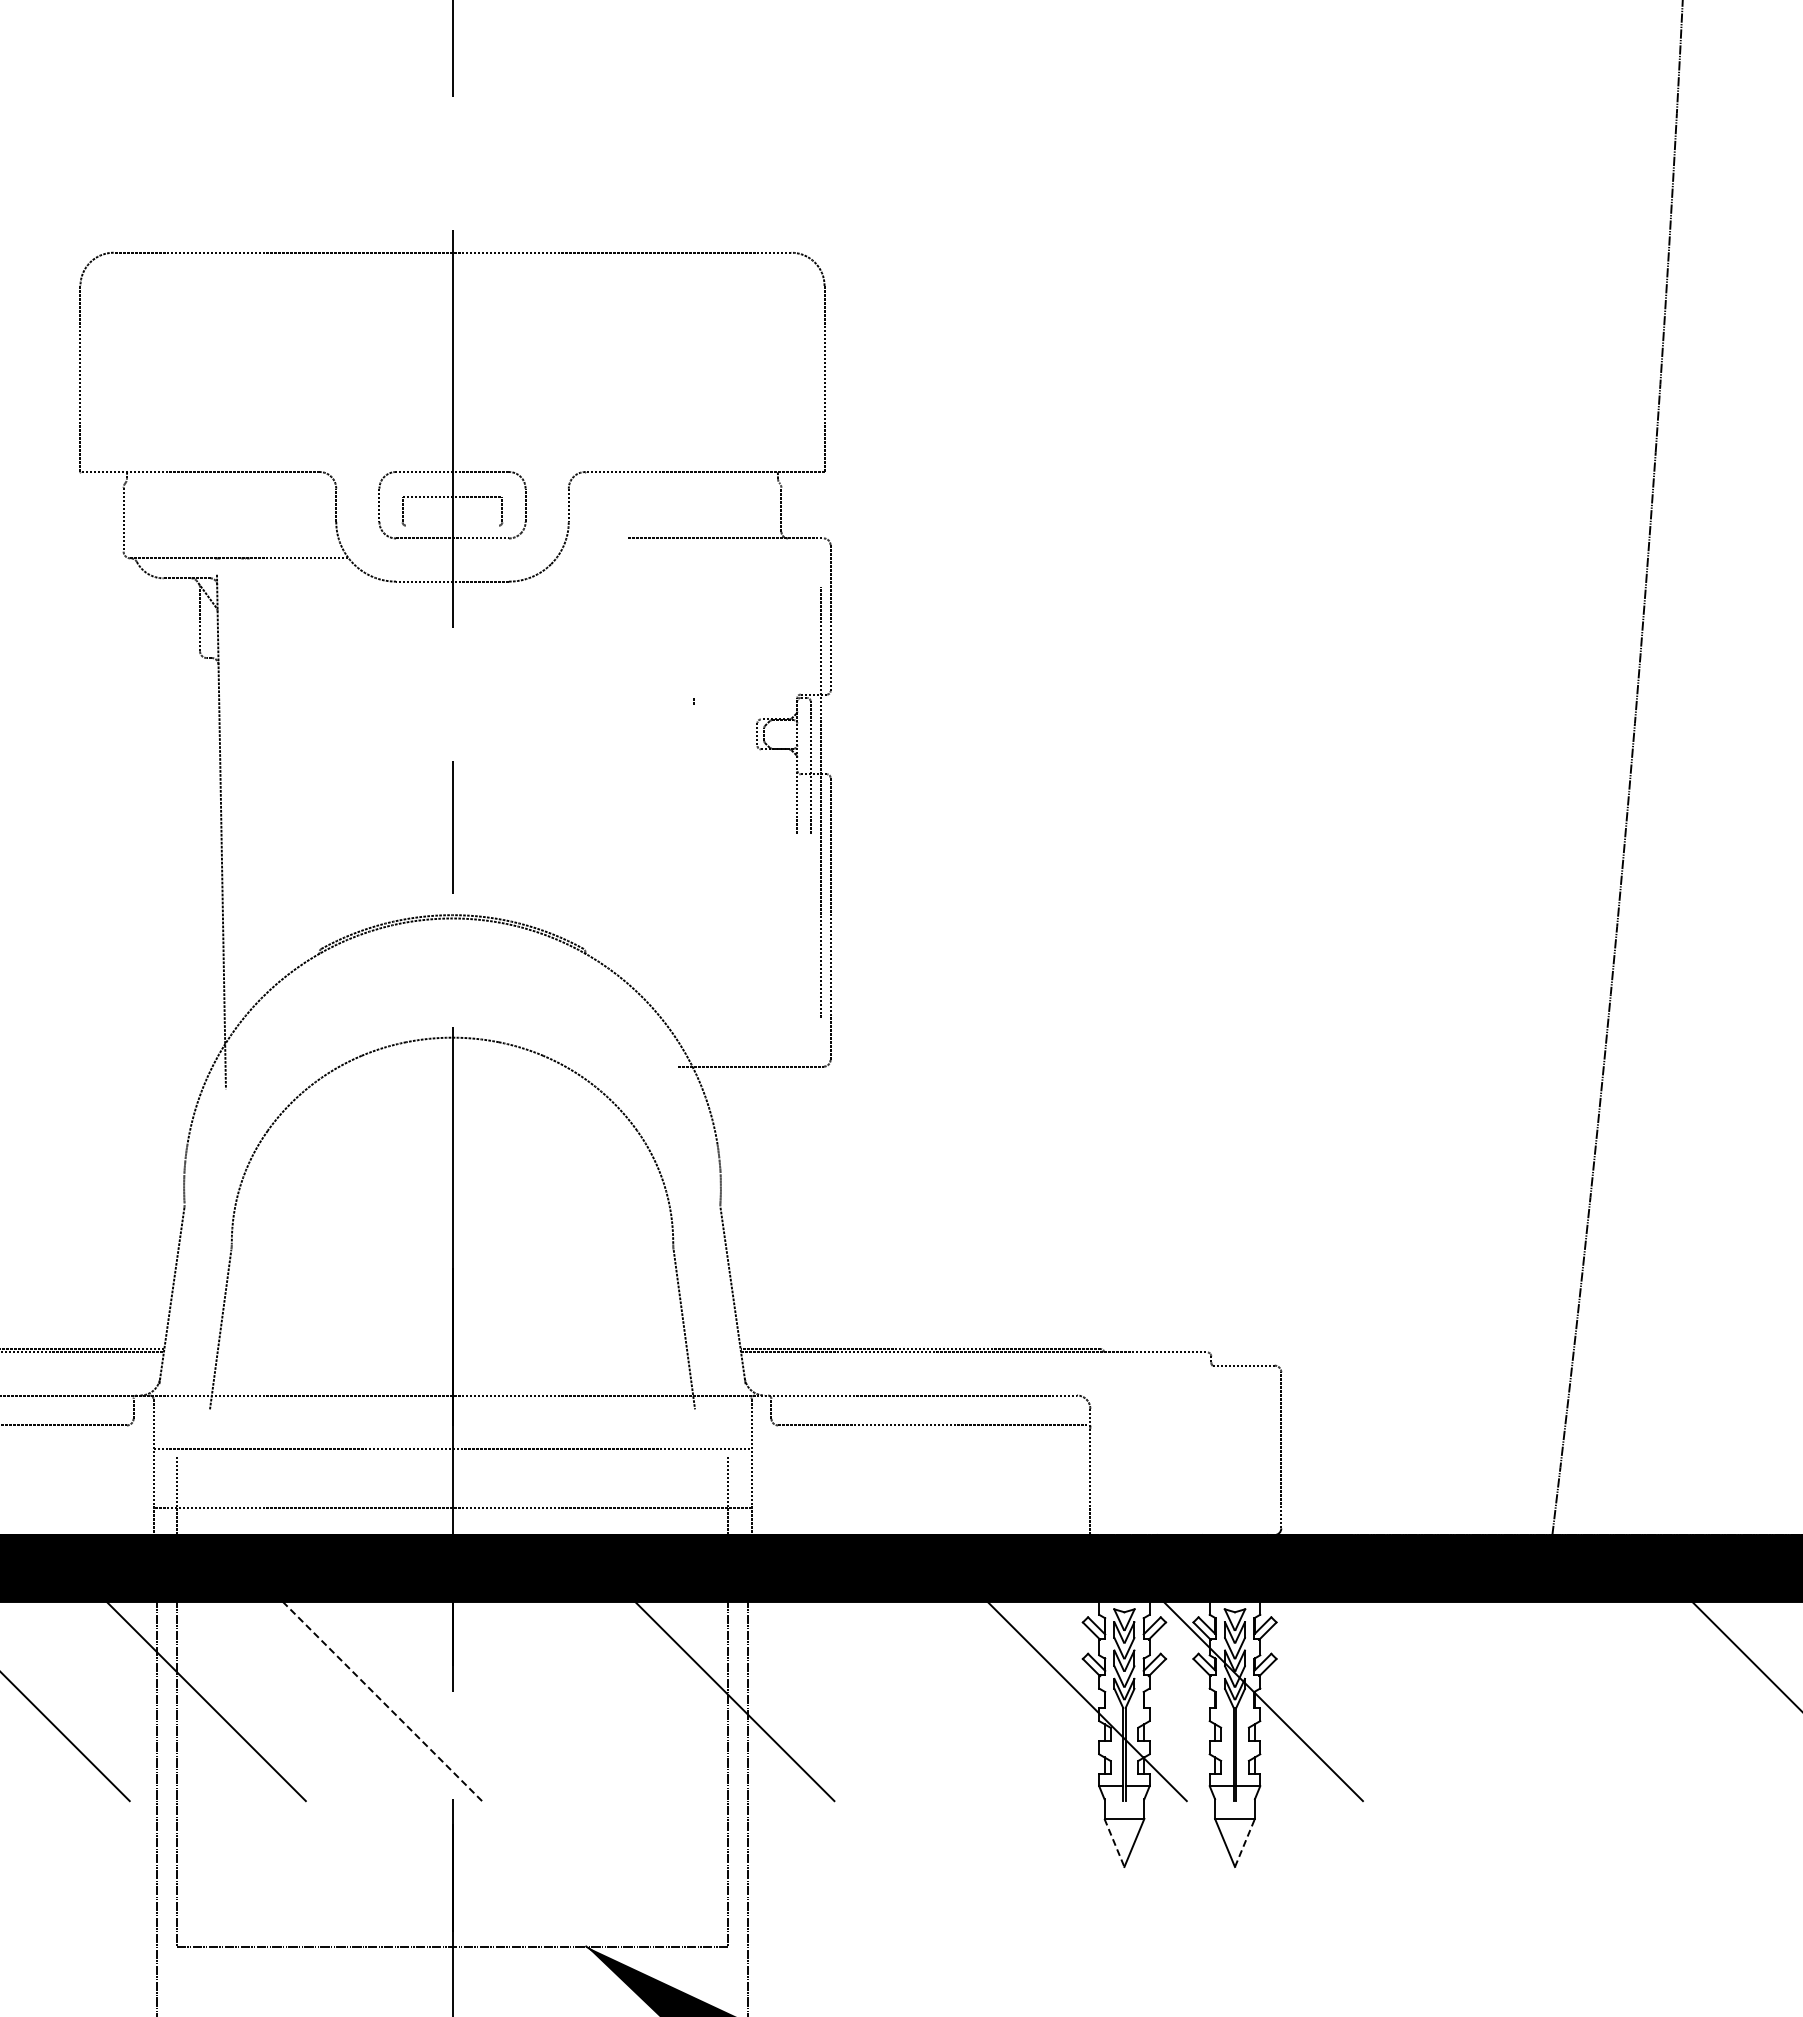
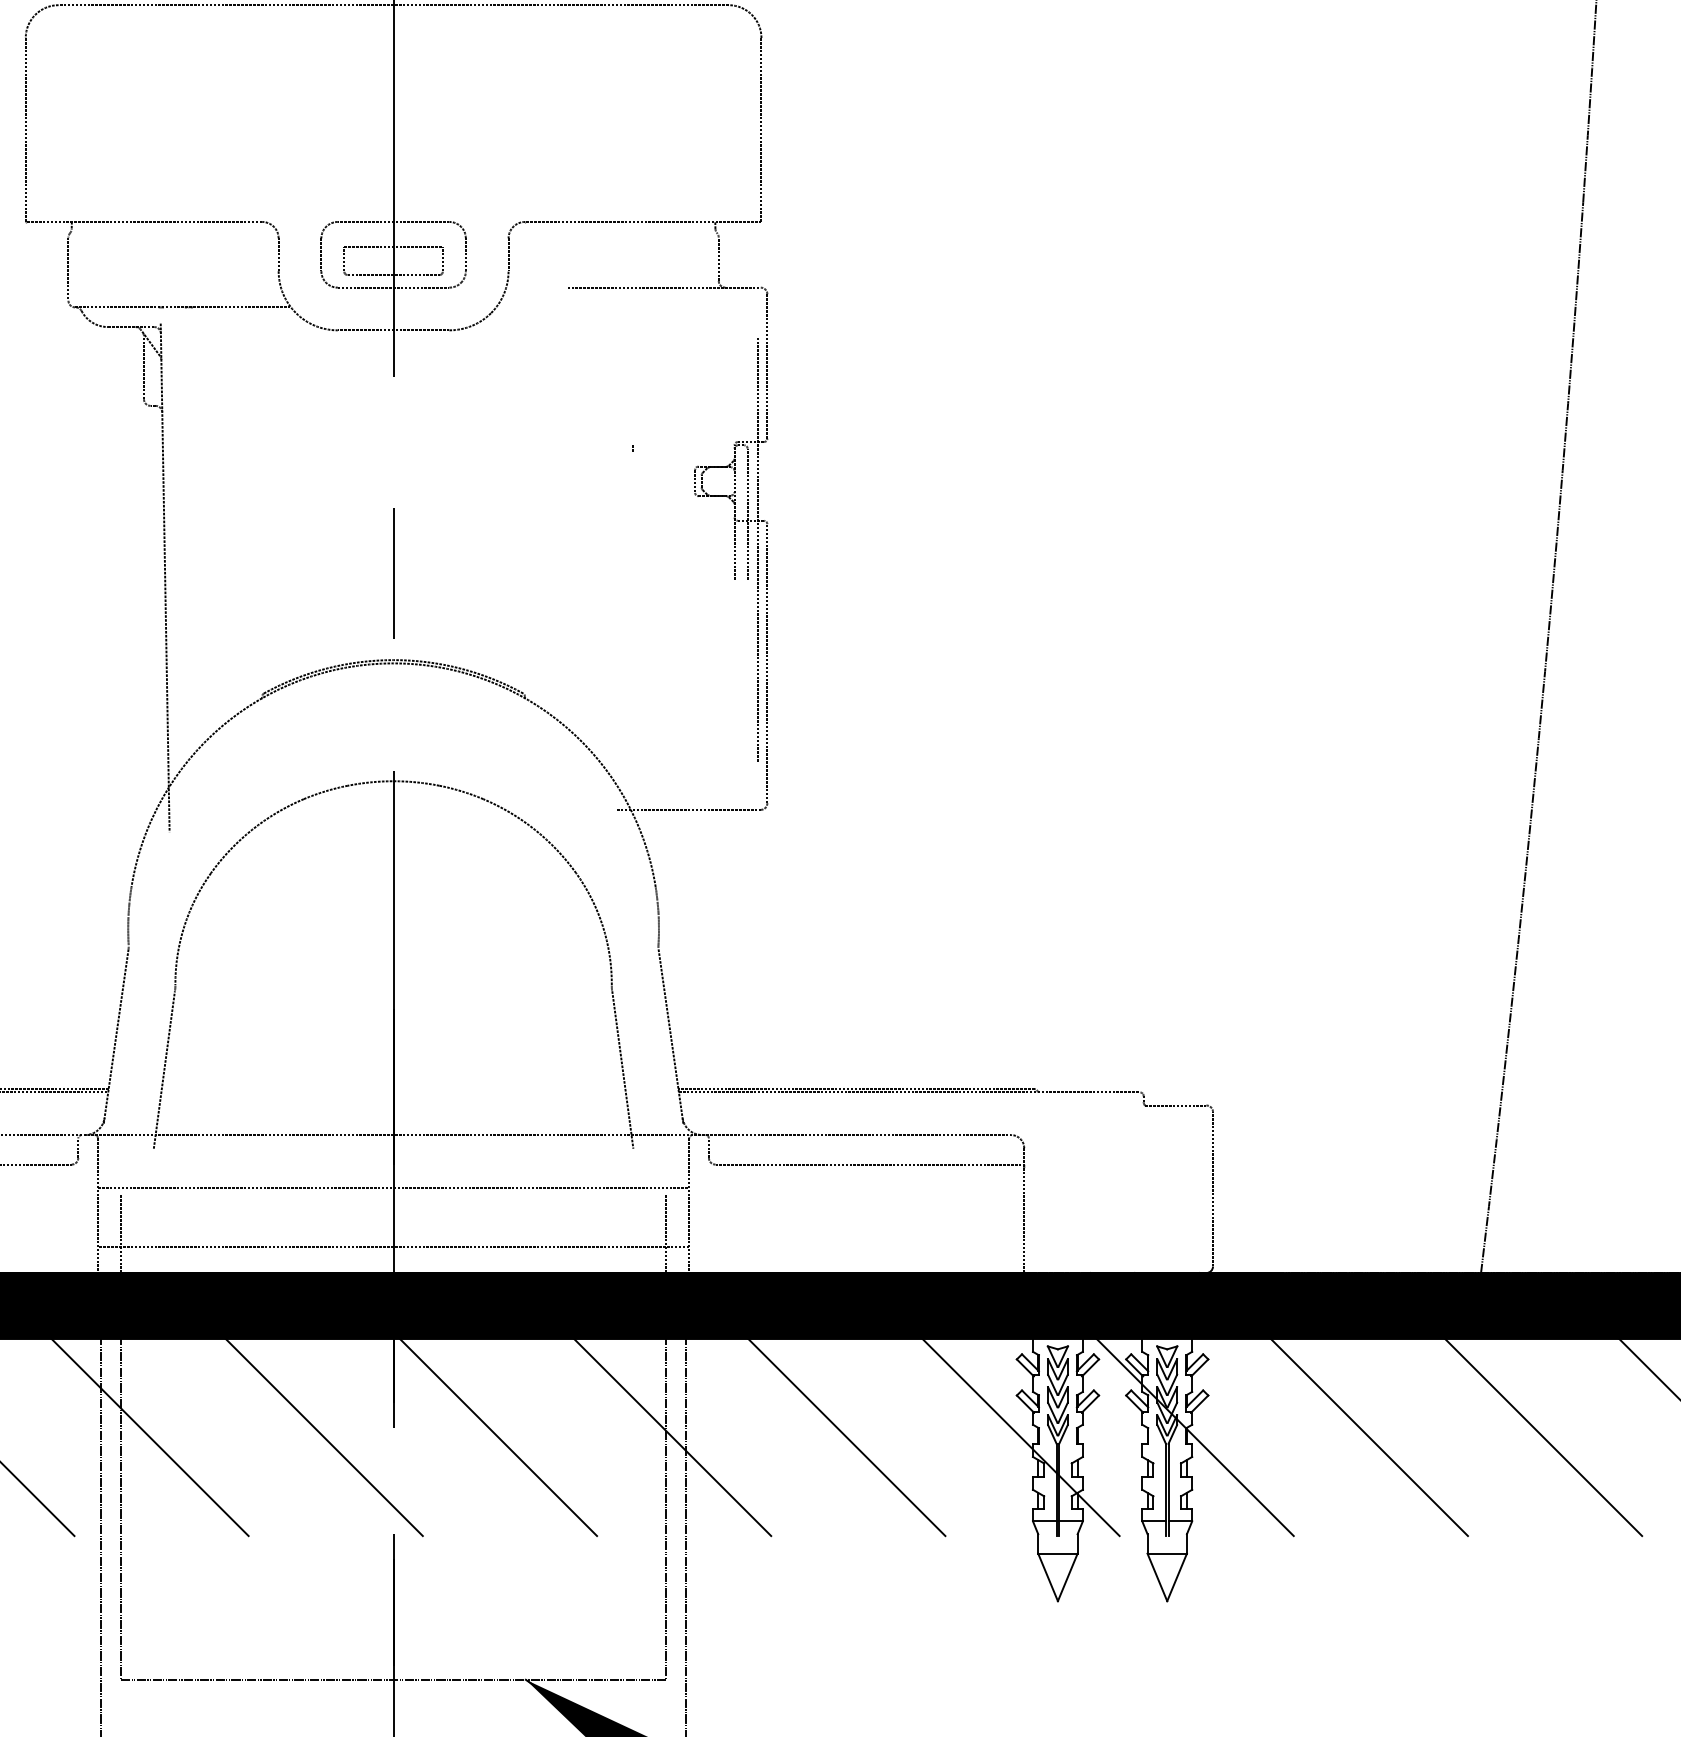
line: (452, 525) -> (393, 274), added
line: (381, 1700) -> (323, 1436), dashed -> solid
line: (558, 1701) -> (498, 1437), added
line: (910, 1701) -> (846, 1437), added
line: (1439, 1701) -> (1369, 1437), added
line: (1615, 1701) -> (1543, 1437), added
line: (1245, 1842) -> (1177, 1576), dashed -> solid
line: (1114, 1843) -> (1048, 1577), dashed -> solid

